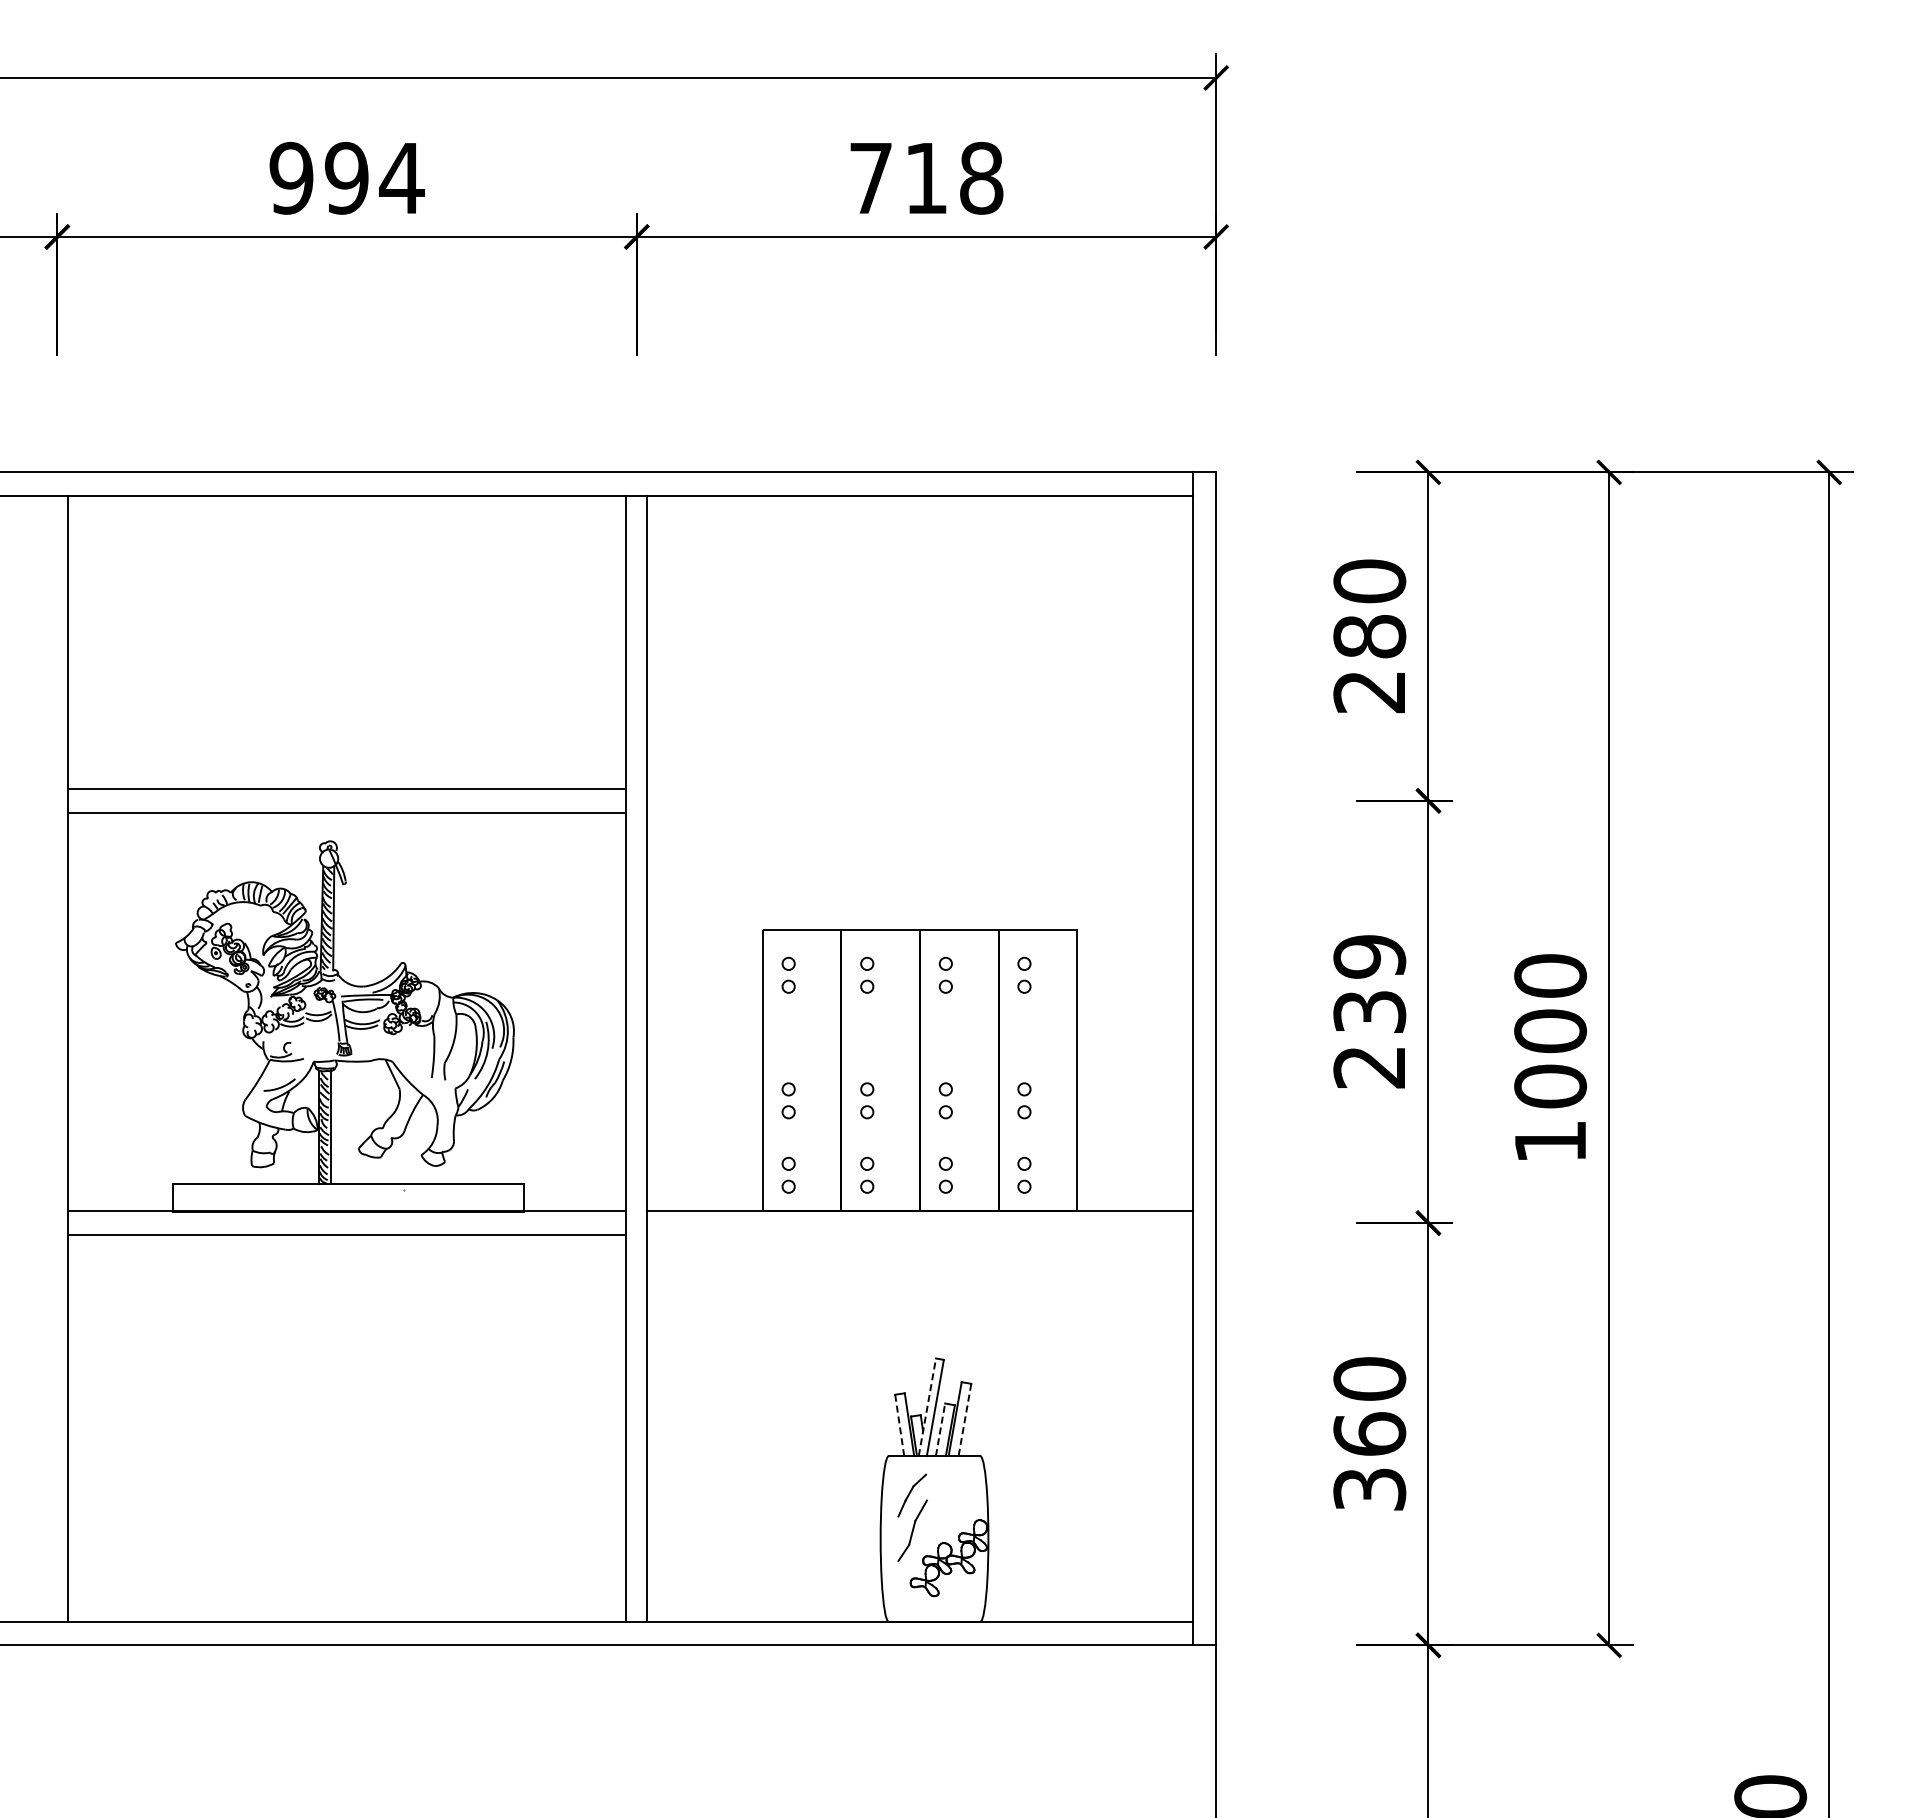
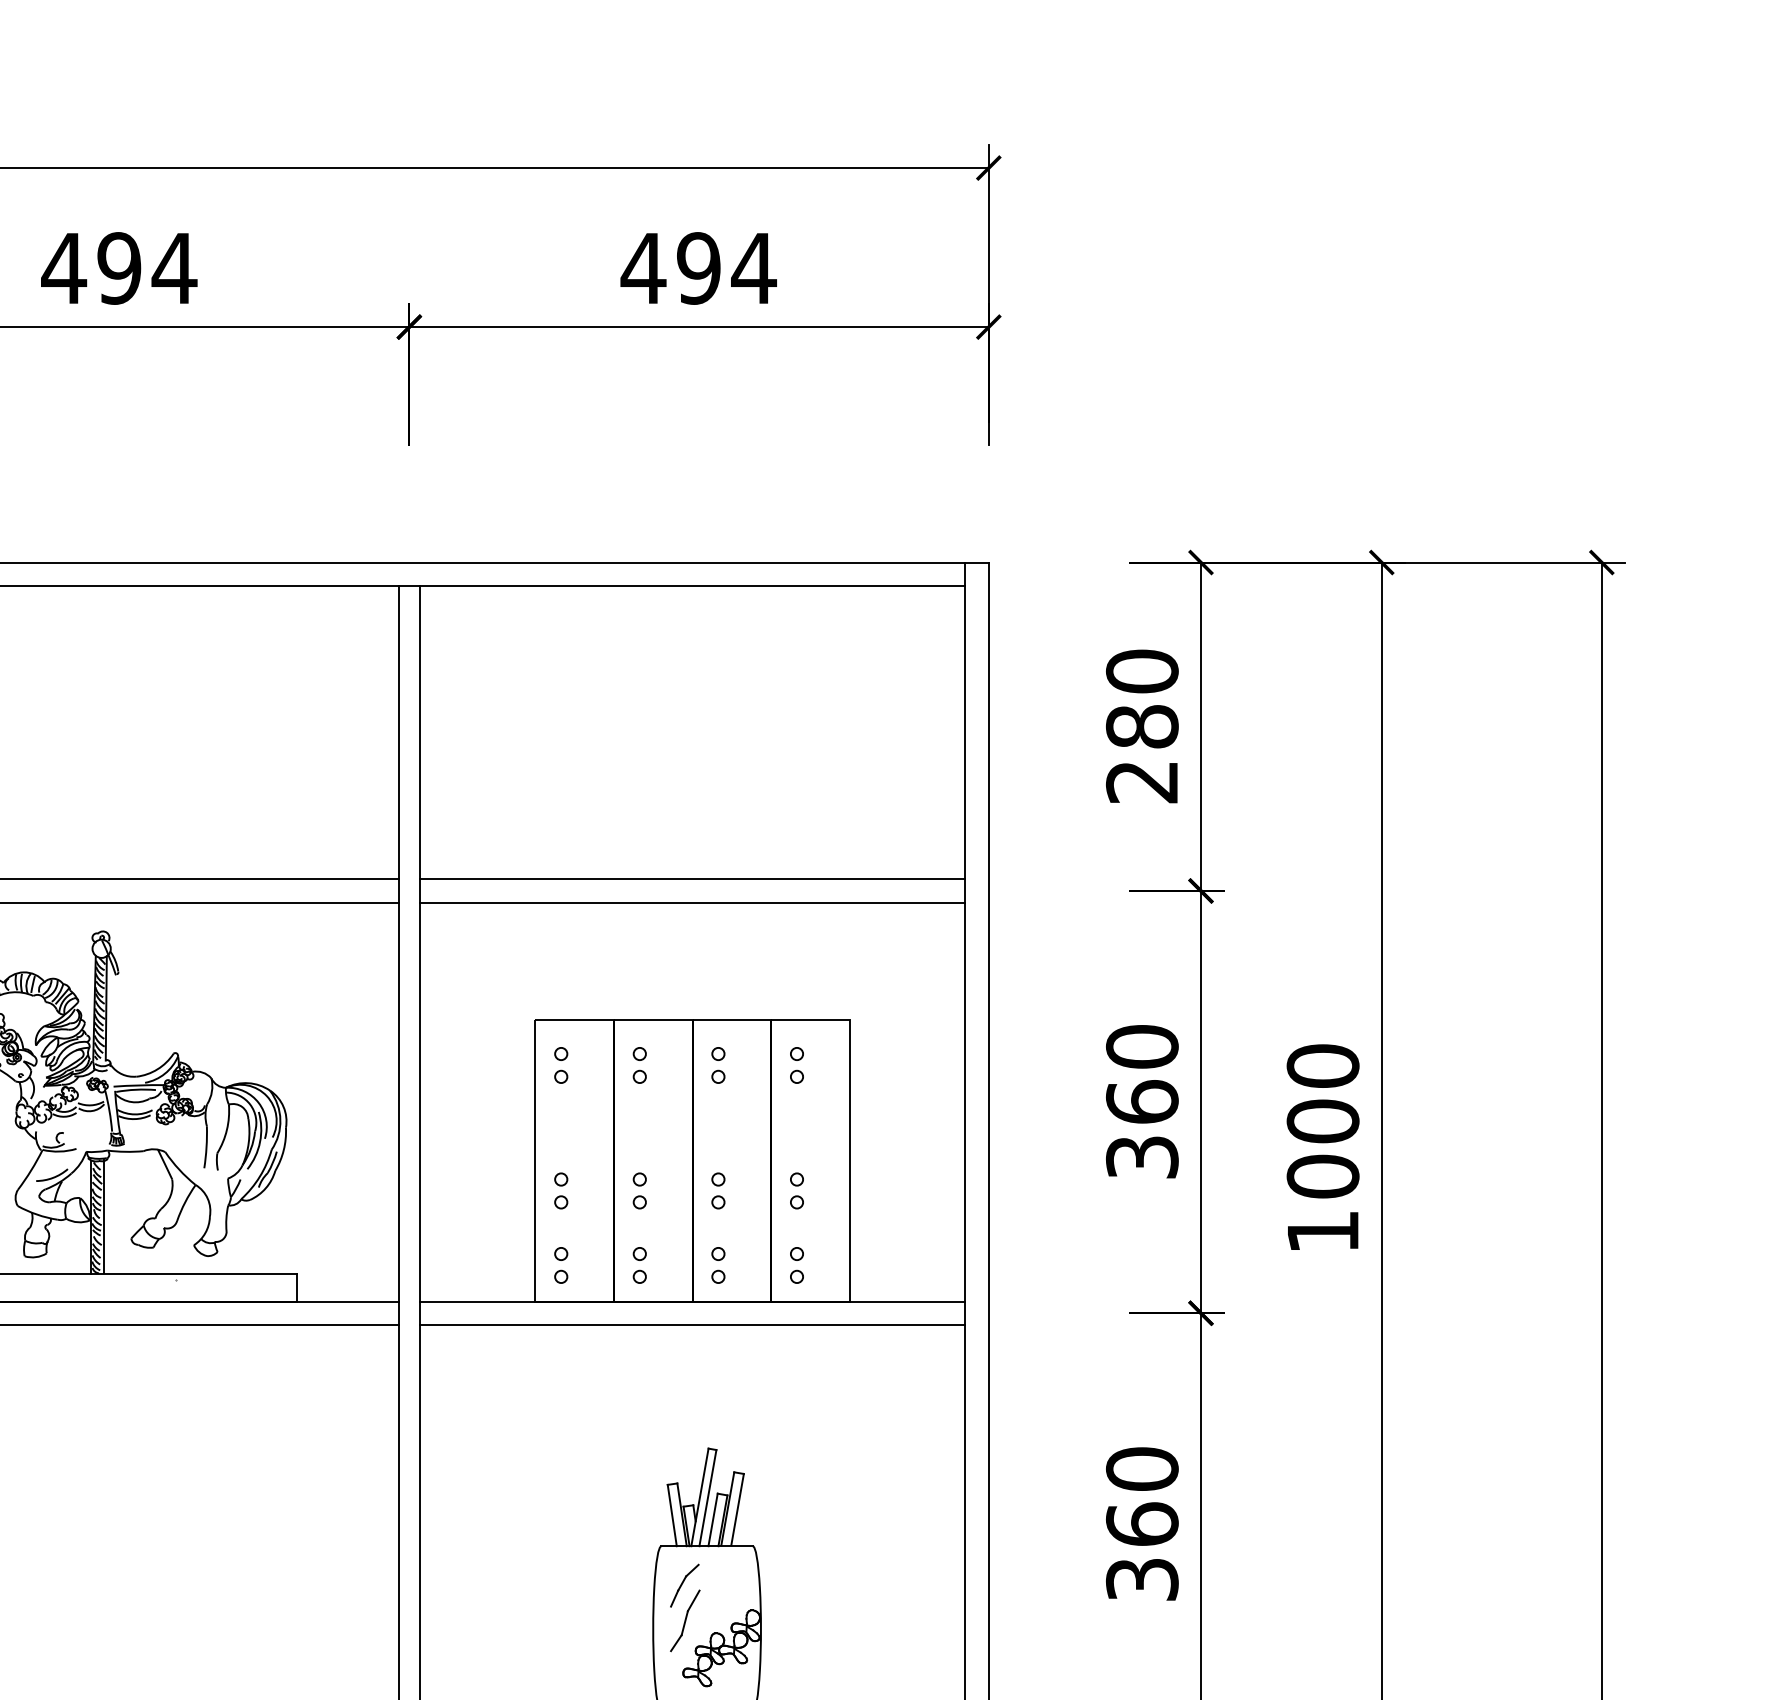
text: (291, 177) -> (64, 267), 994 -> 494
text: (925, 177) -> (698, 267), 718 -> 494
line: (919, 789) -> (692, 879), added
line: (919, 812) -> (692, 902), added
text: (1369, 1011) -> (1142, 1101), 239 -> 360
line: (919, 1234) -> (692, 1324), added
line: (927, 1407) -> (700, 1497), dashed -> solid
line: (964, 1419) -> (737, 1509), dashed -> solid
line: (899, 1425) -> (672, 1515), dashed -> solid
line: (940, 1429) -> (713, 1519), dashed -> solid

